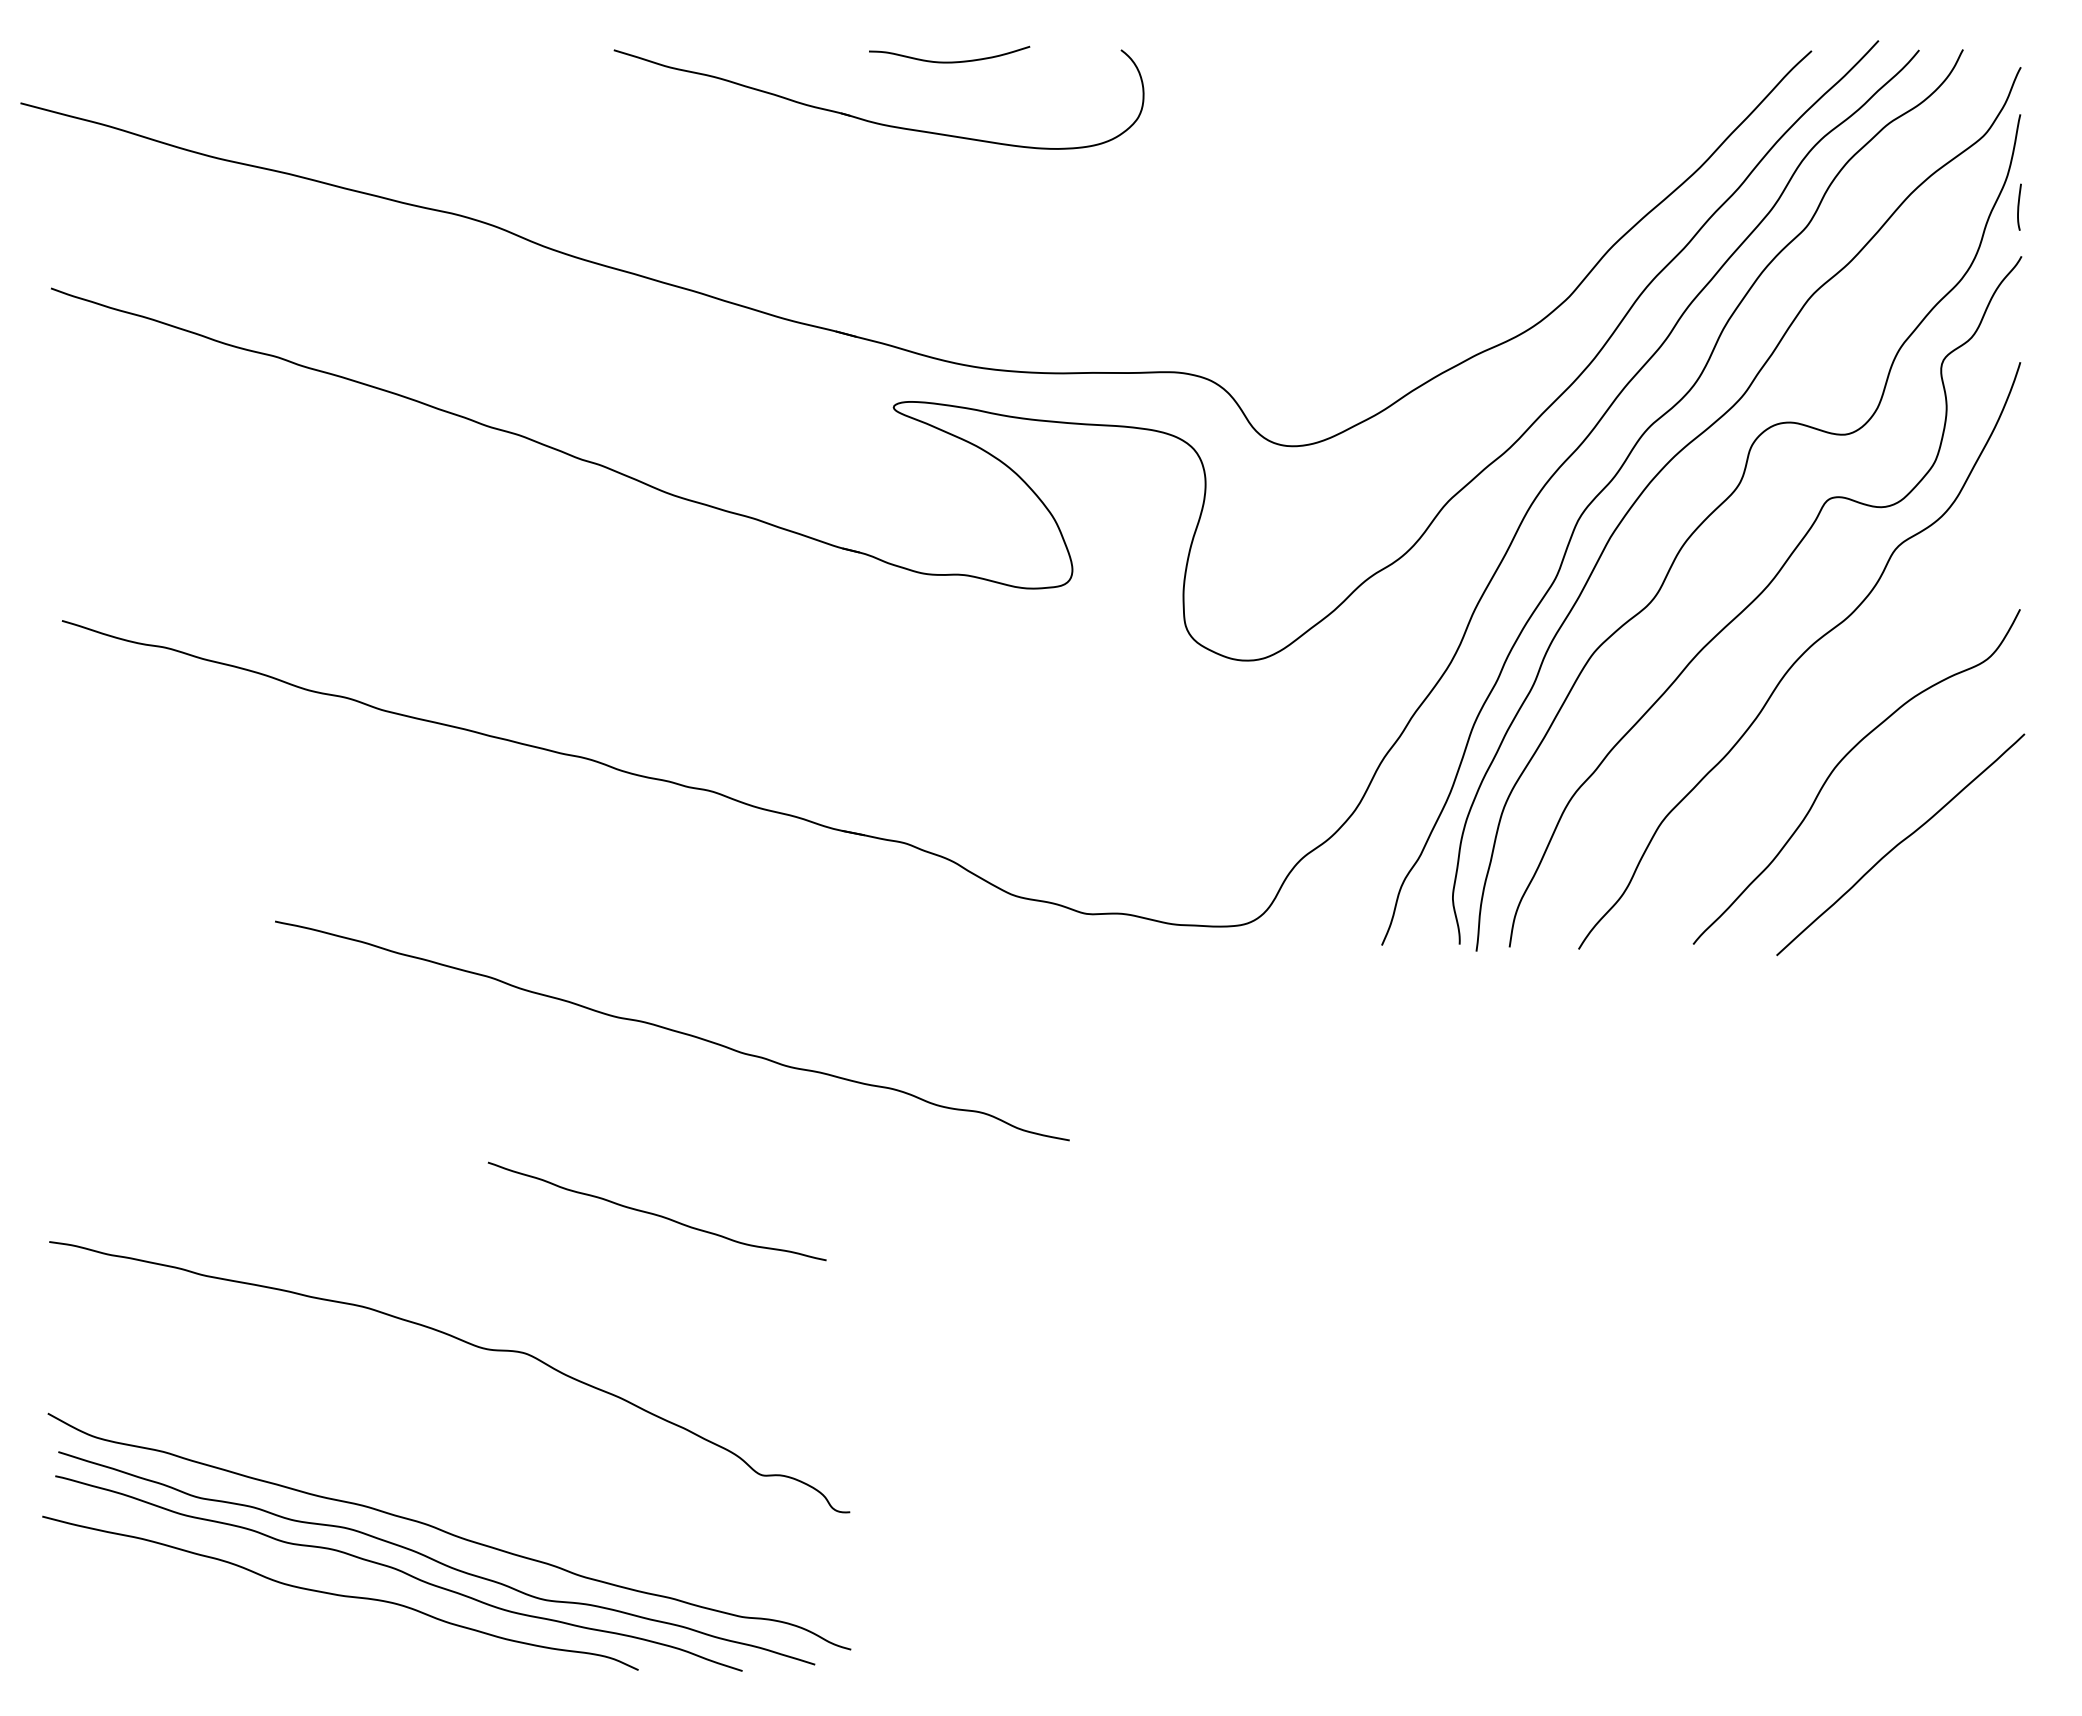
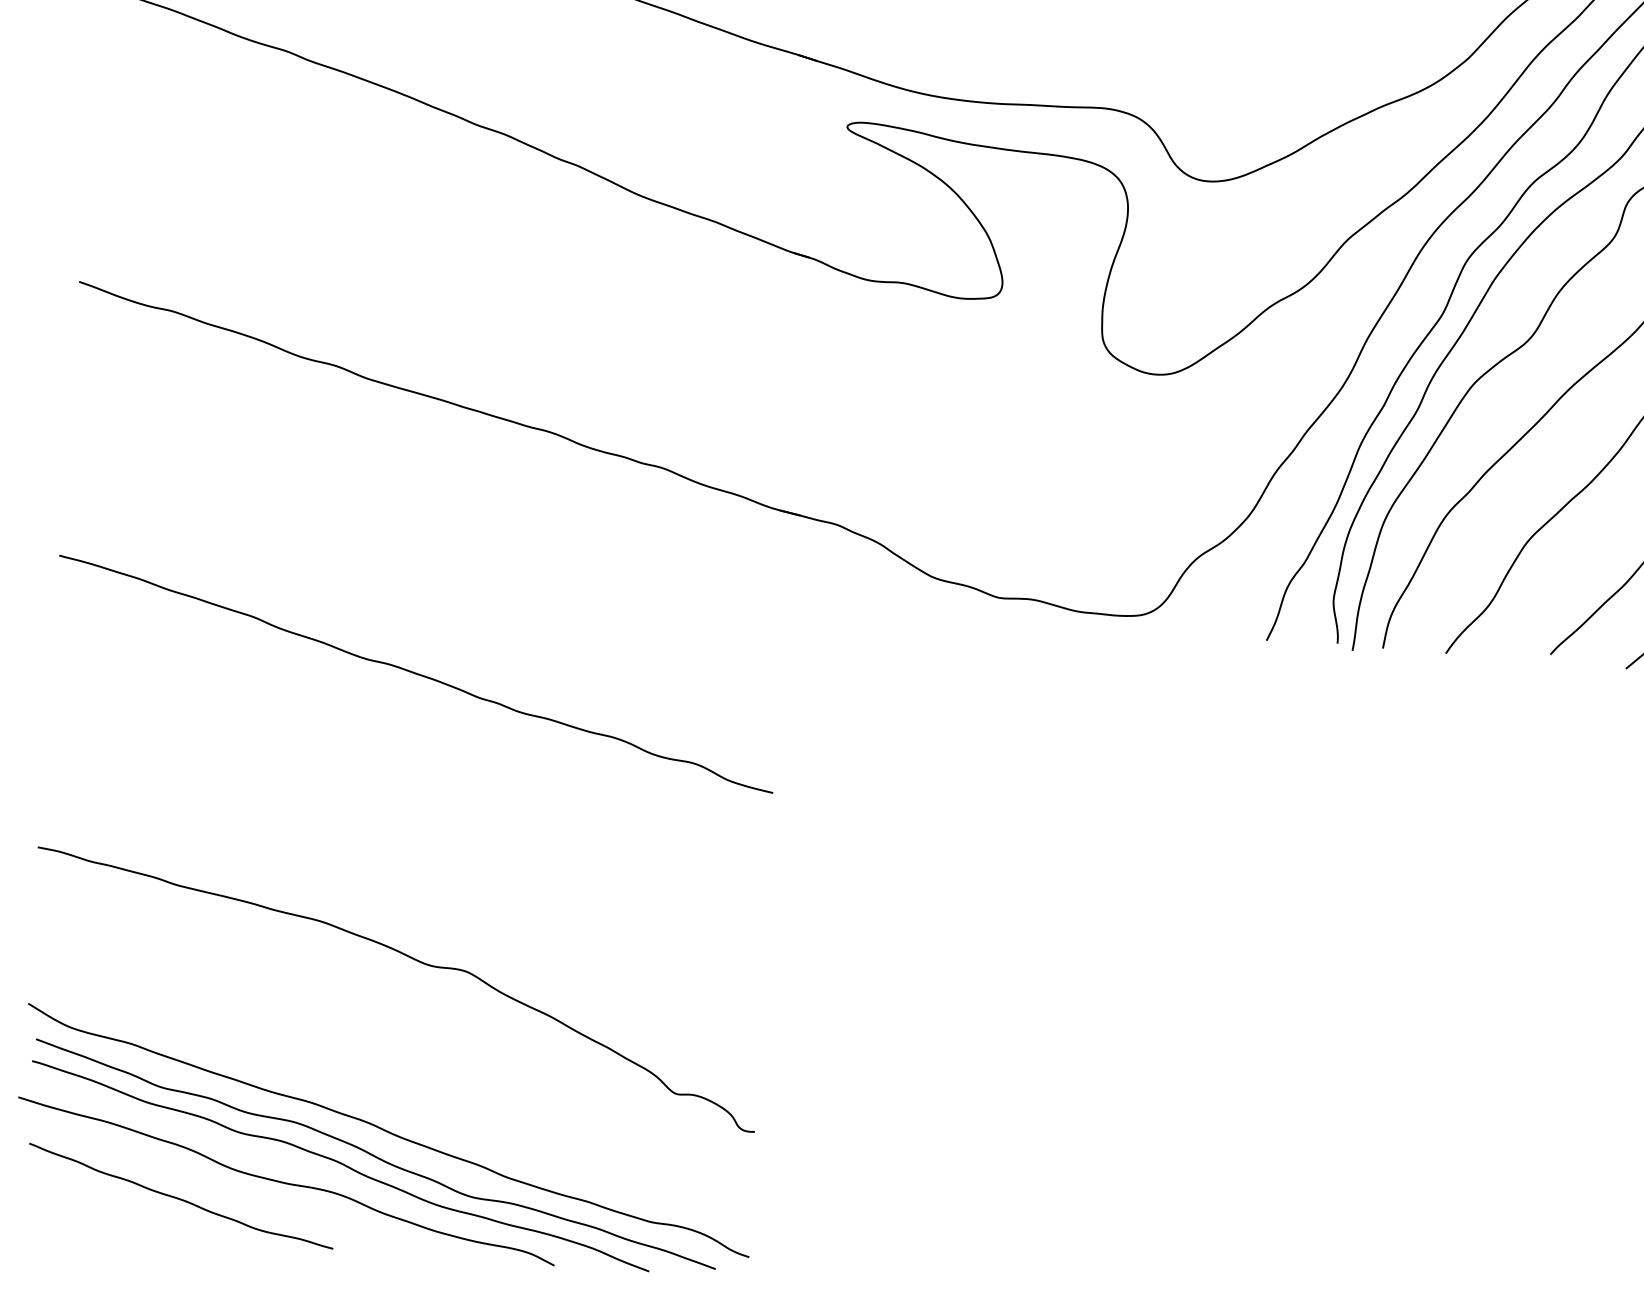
curve: (672, 1030) -> (416, 673), moved
curve: (655, 1213) -> (179, 1197), moved

